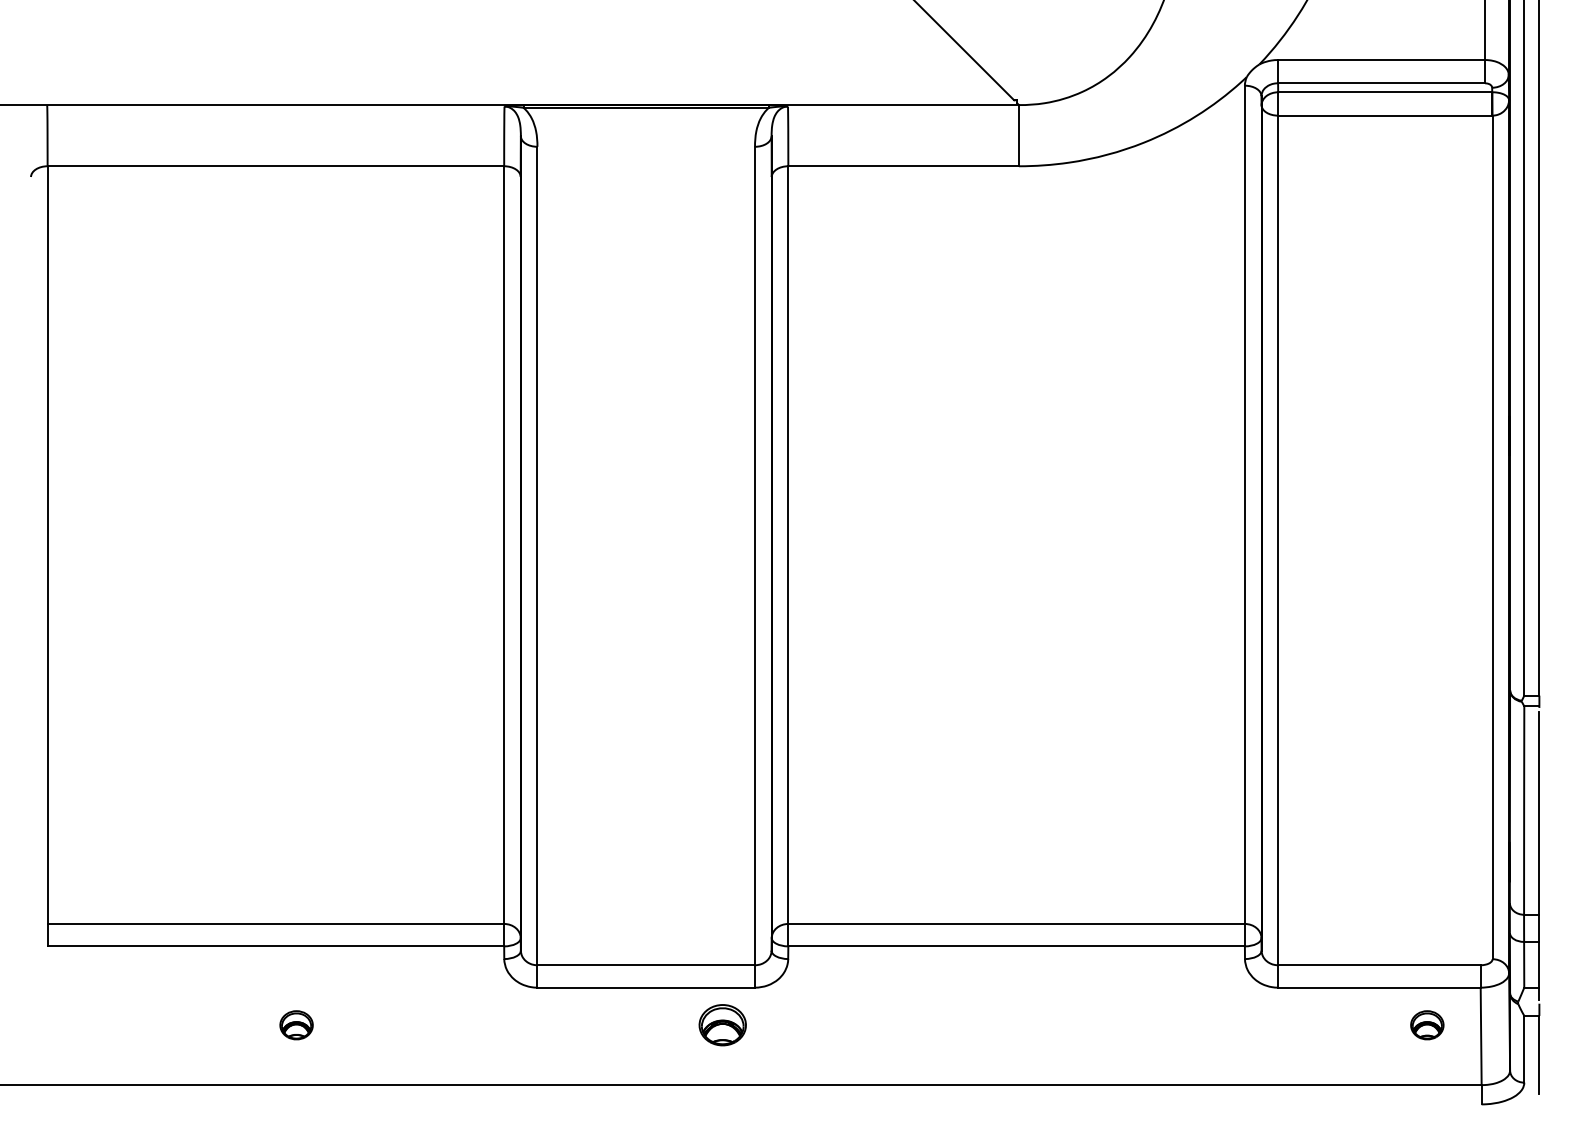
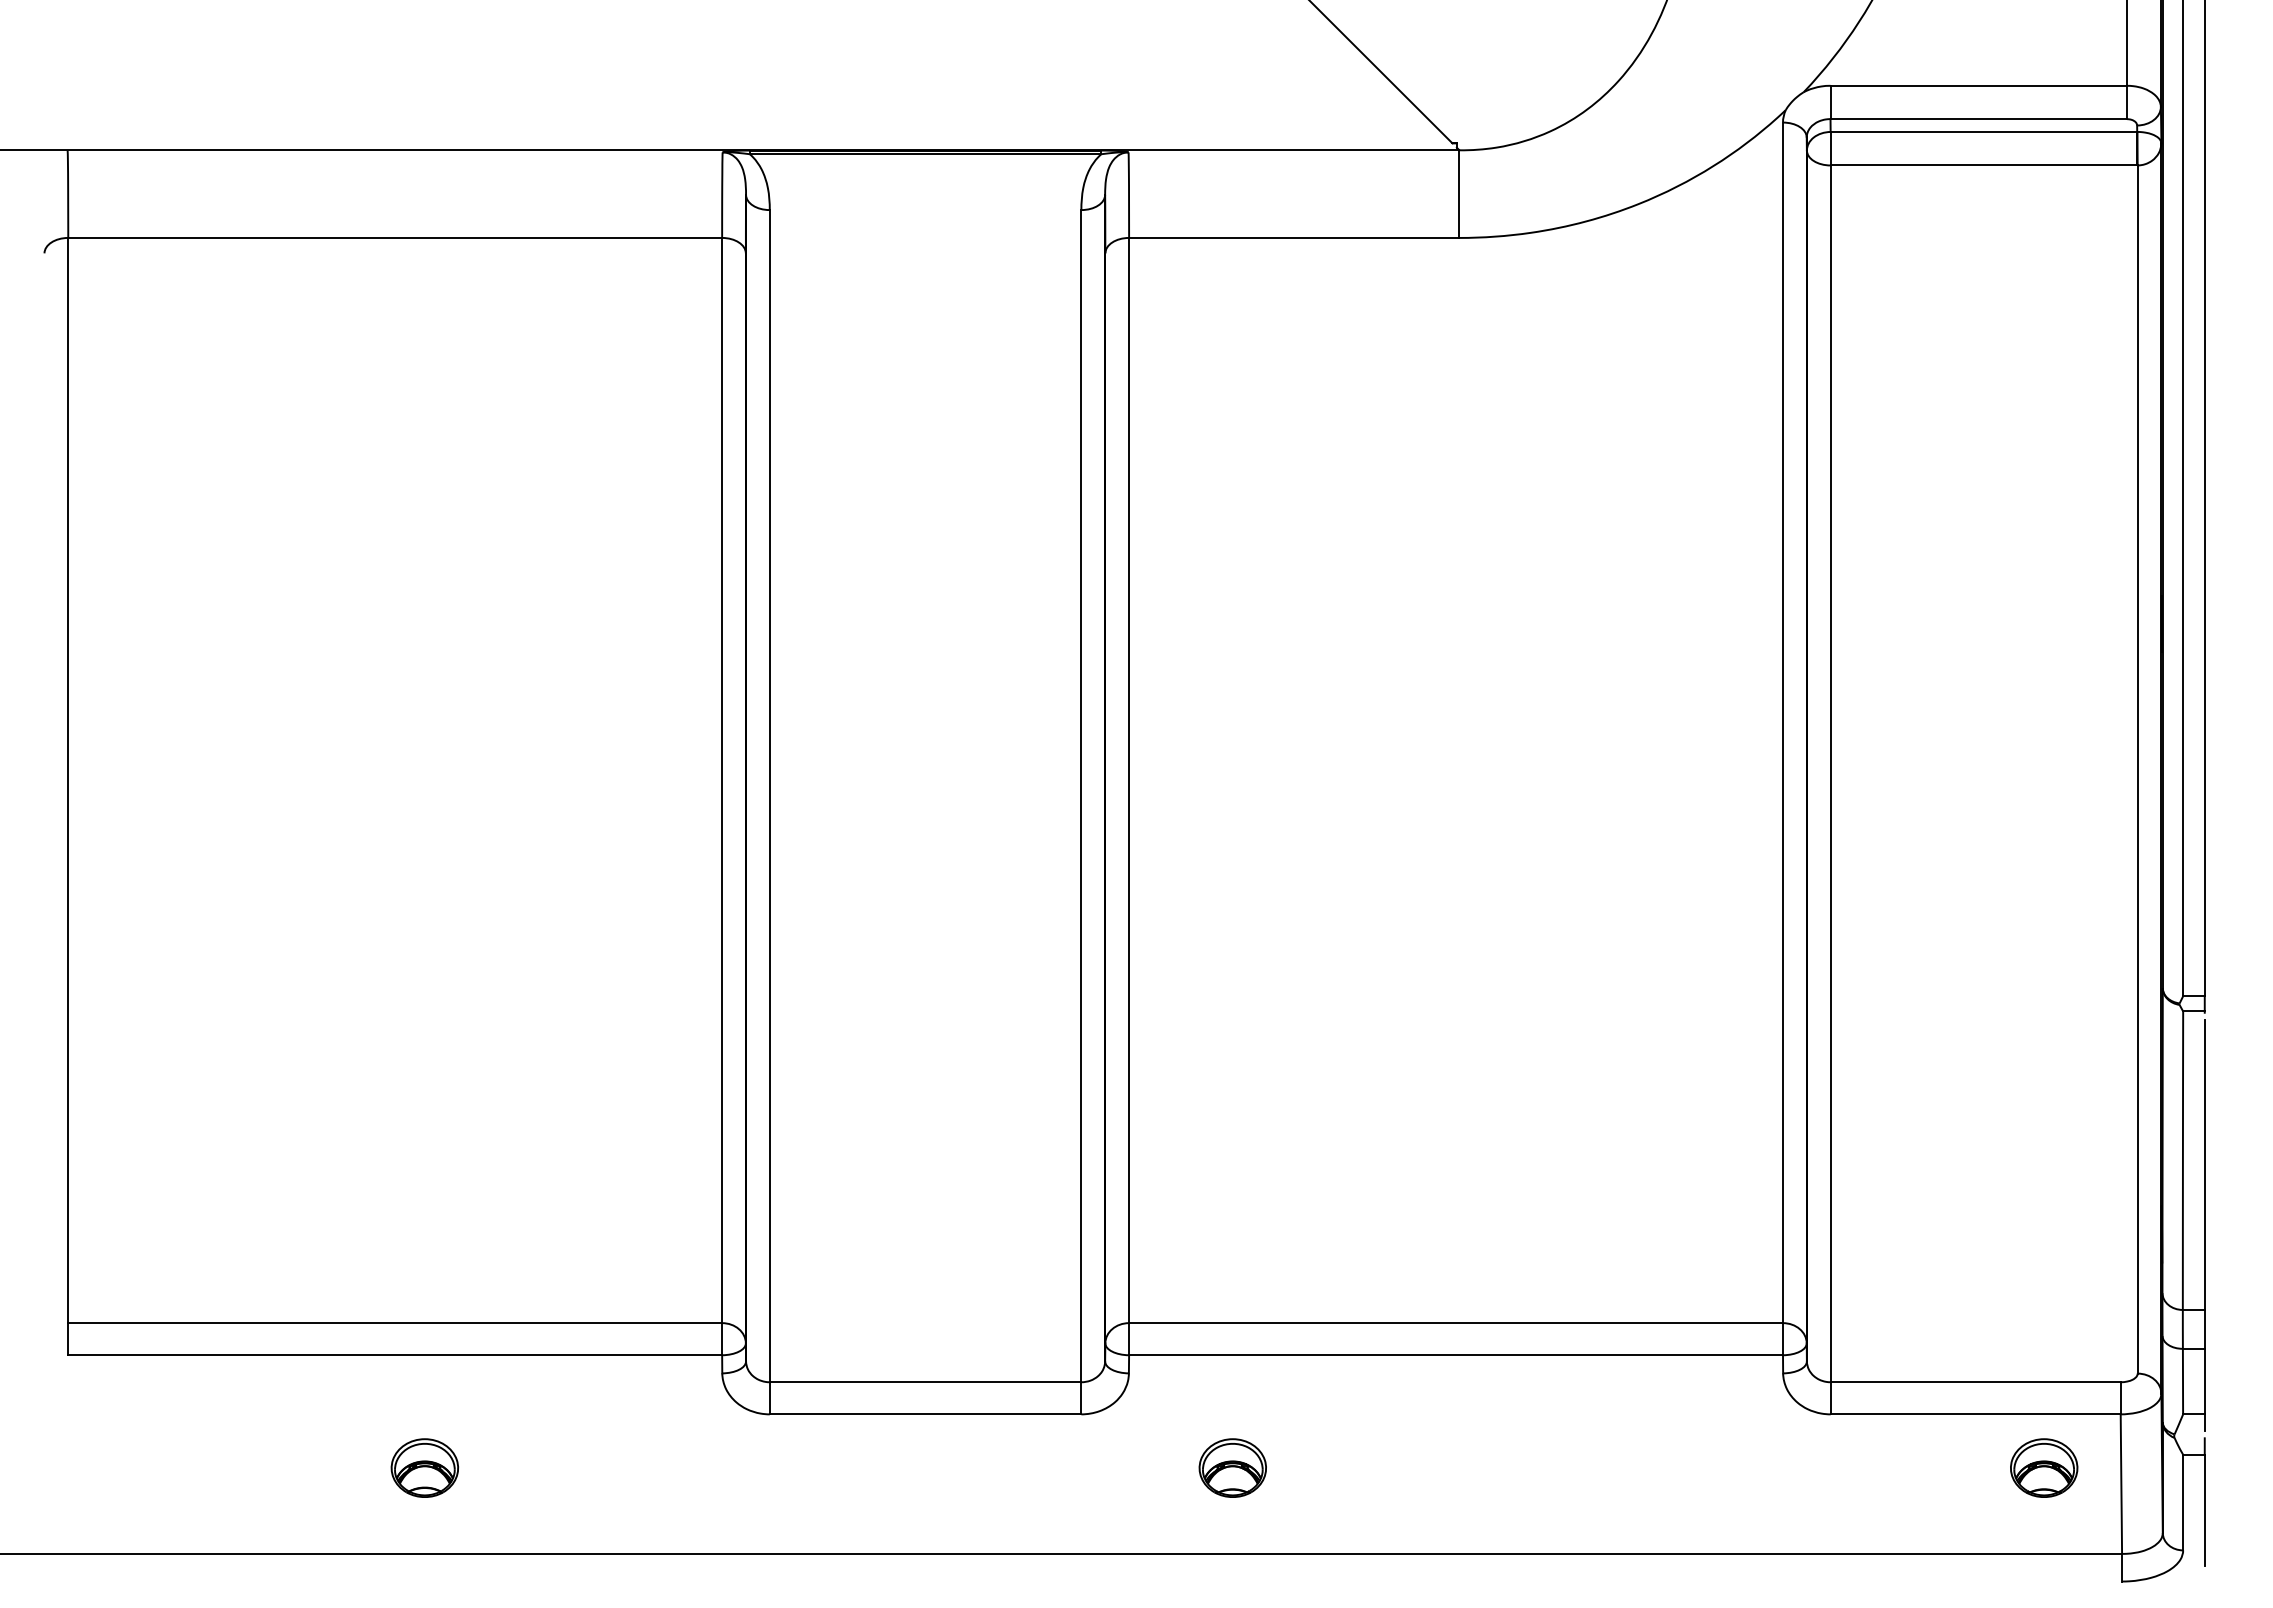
part: (296, 1025) -> (424, 1468), size x1.43
part: (722, 1025) -> (1232, 1468), moved
part: (1427, 1025) -> (2044, 1468), size x1.43

